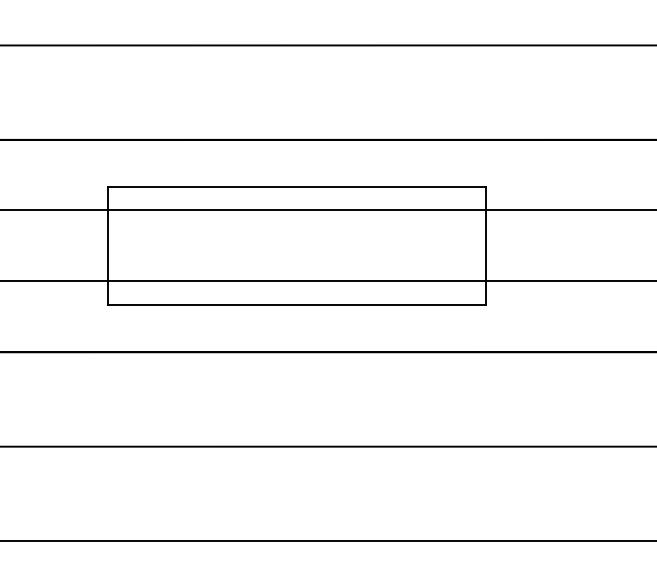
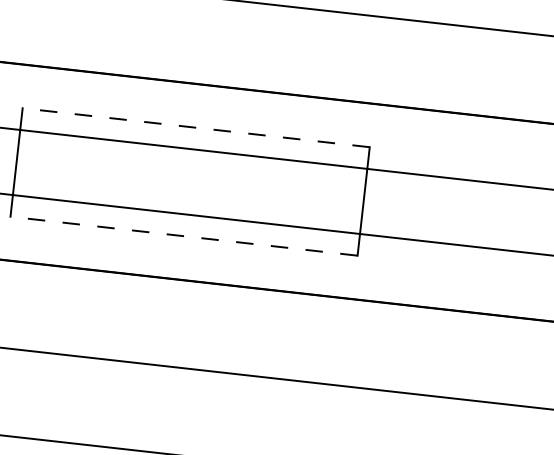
line: (297, 186) -> (196, 127), solid -> dashed
line: (297, 304) -> (184, 235), solid -> dashed

